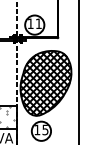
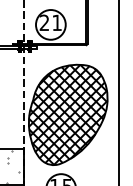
text: (30, 23) -> (44, 22), 11 -> 21

